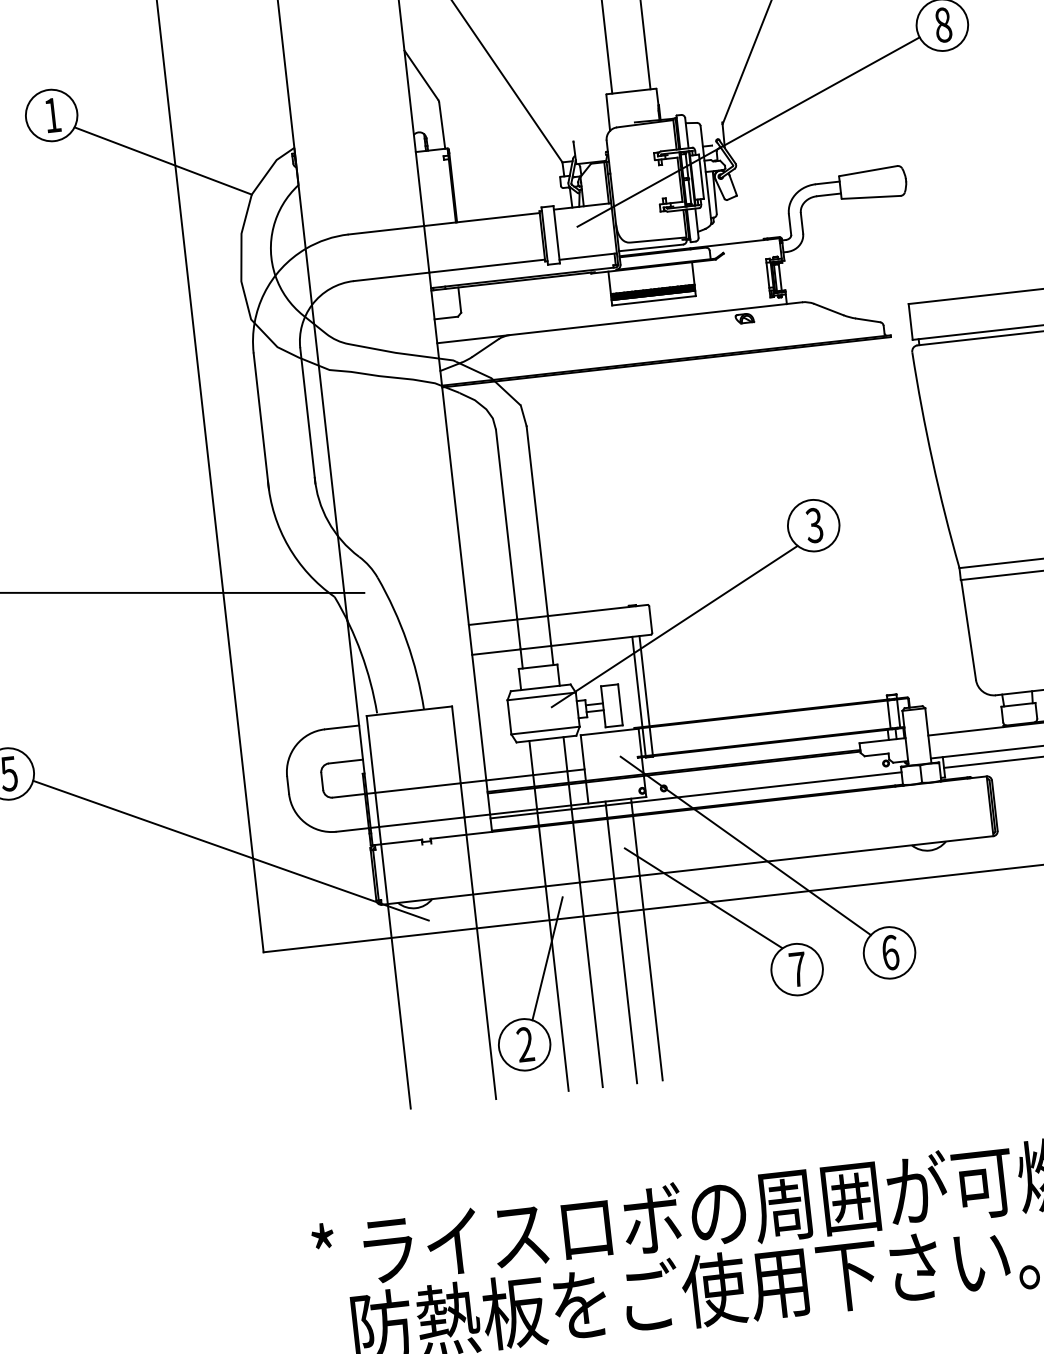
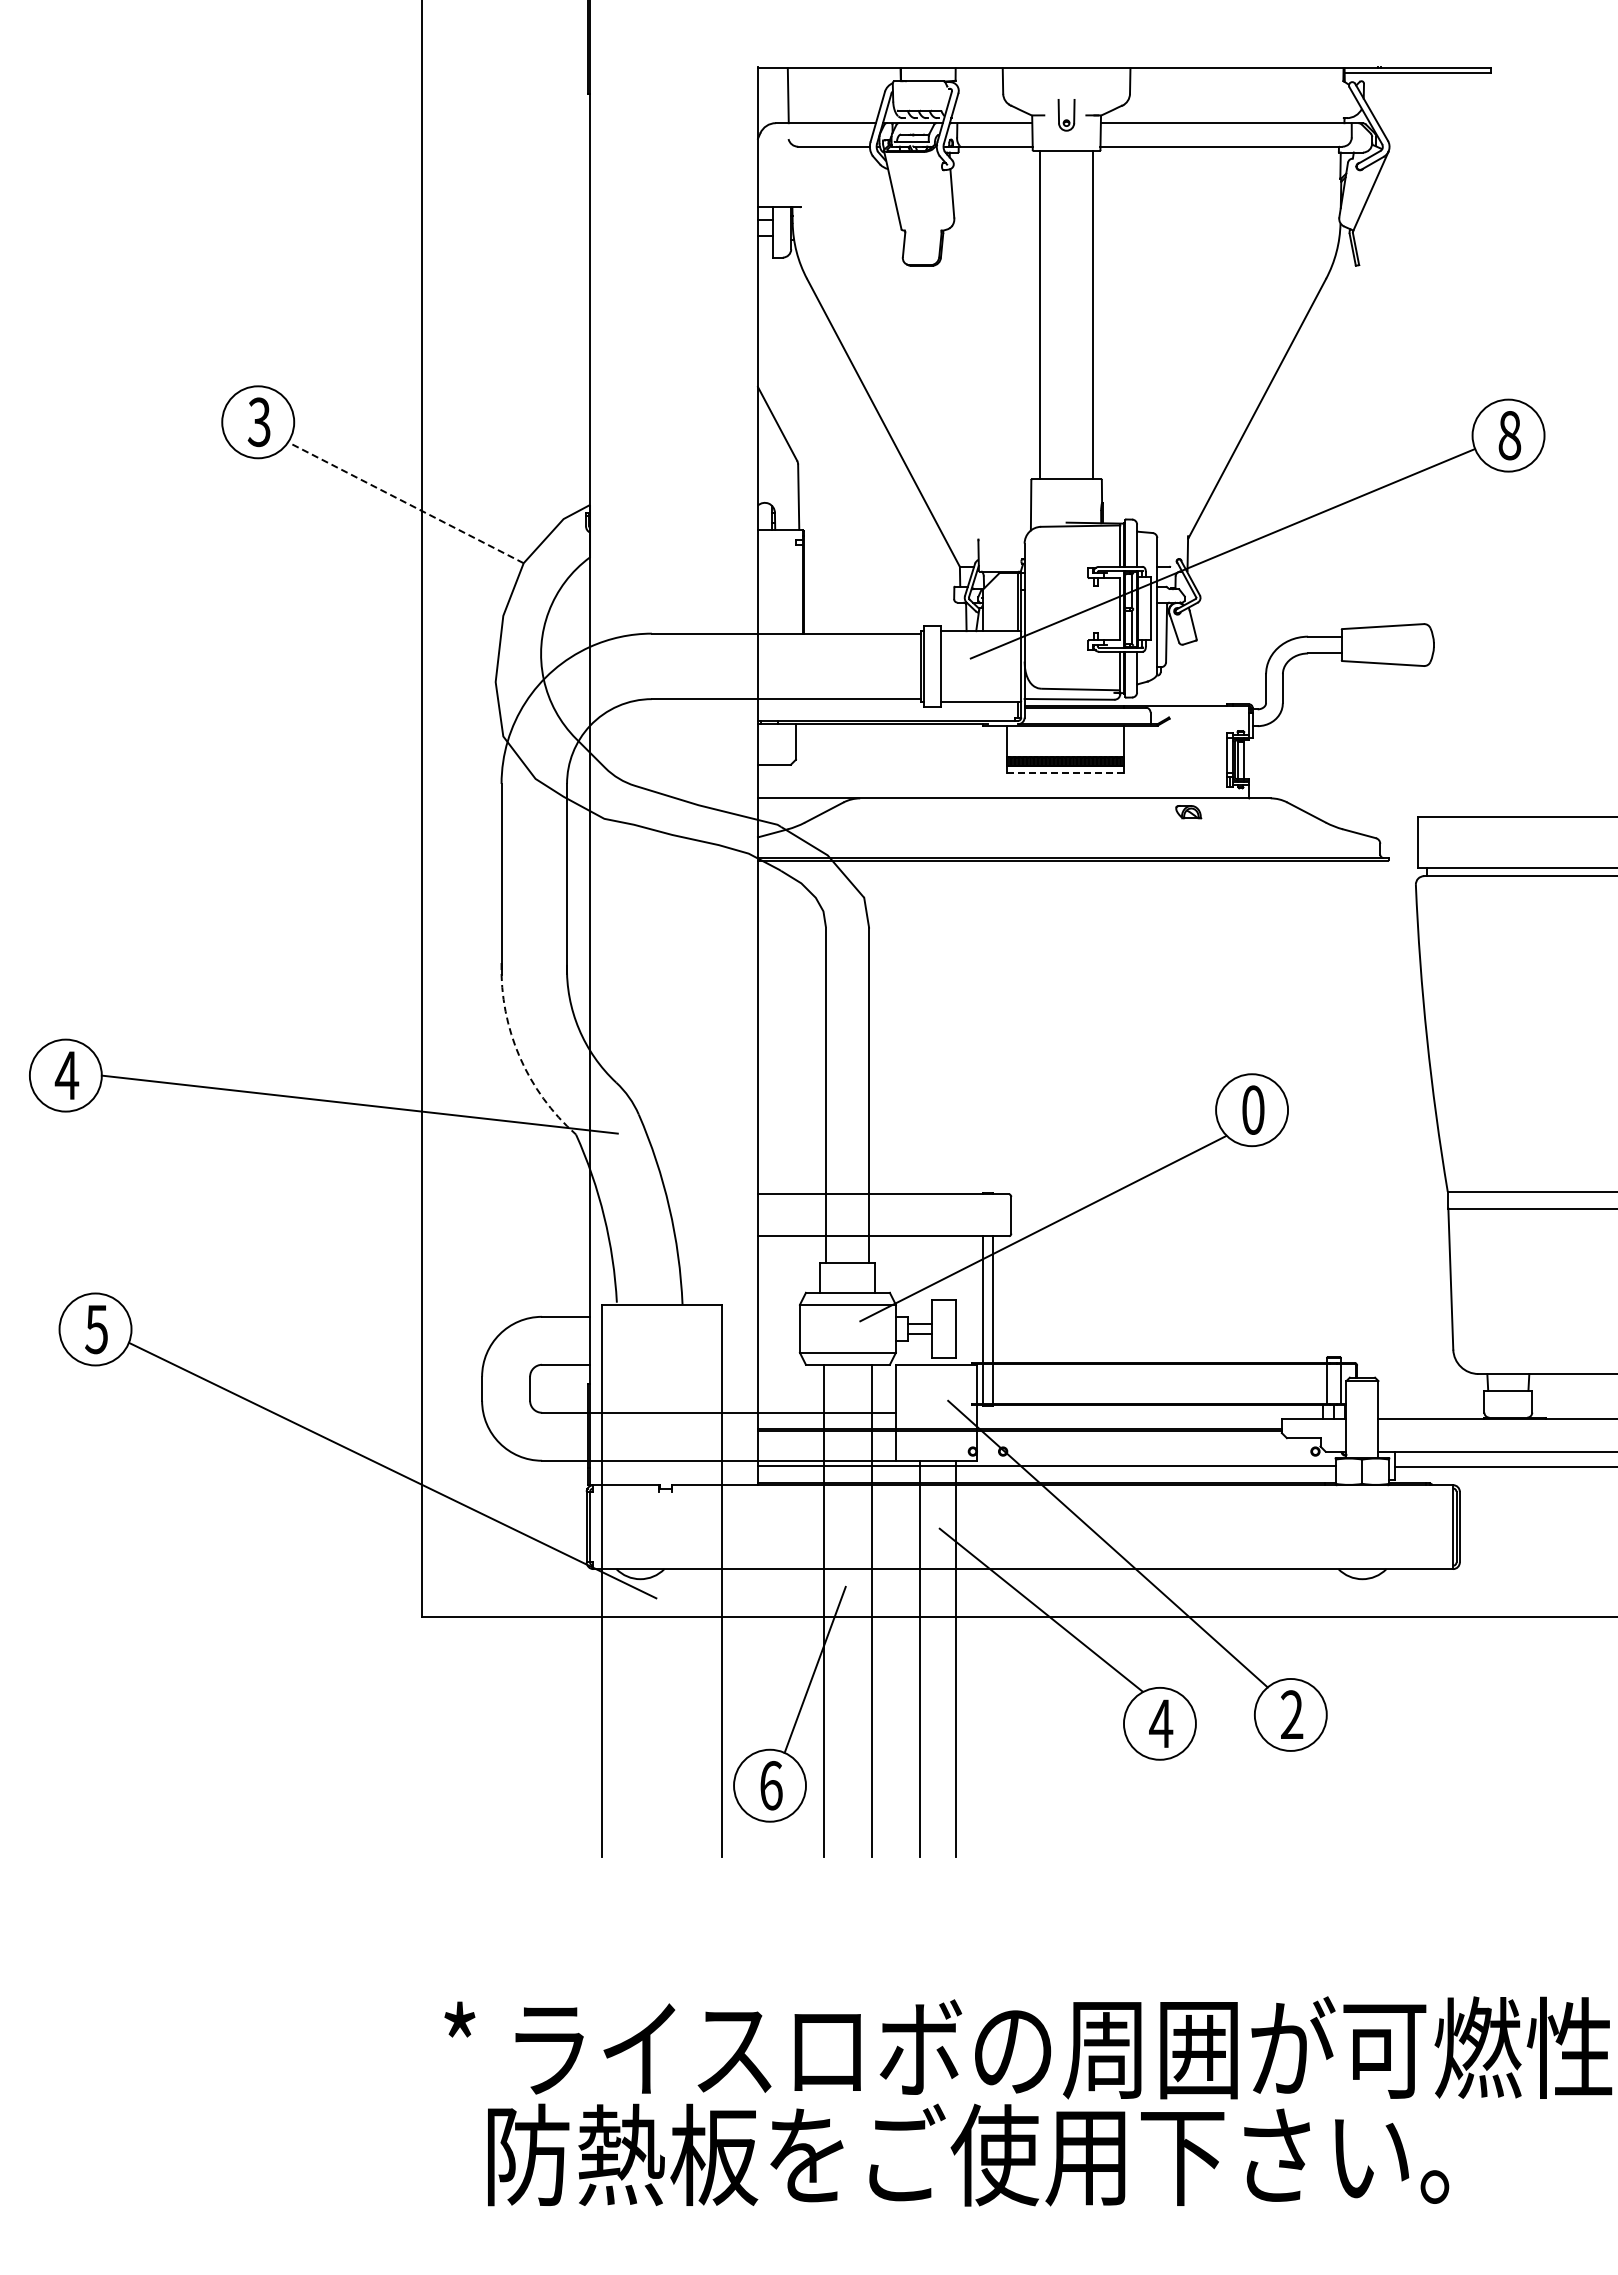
text: (51, 115) -> (258, 422), 1 -> 3
line: (162, 160) -> (405, 502), solid -> dashed
line: (654, 300) -> (1065, 773), solid -> dashed
text: (813, 525) -> (1252, 1109), 3 -> 0
arc: (288, 546) -> (519, 1057), solid -> dashed
text: (890, 952) -> (1292, 1714), 6 -> 2
text: (798, 969) -> (1161, 1723), 7 -> 4
text: (525, 1044) -> (771, 1785), 2 -> 6

